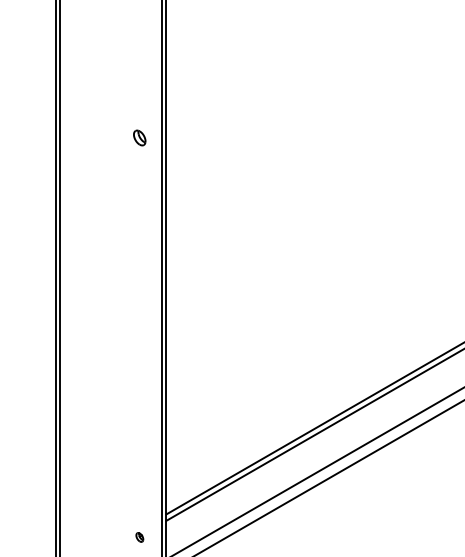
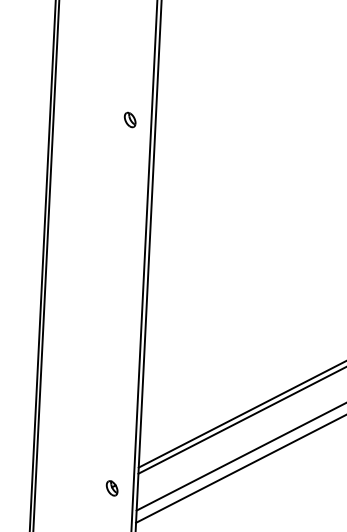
part: (139, 137) -> (129, 119), moved
part: (139, 537) -> (111, 488), size x1.67

